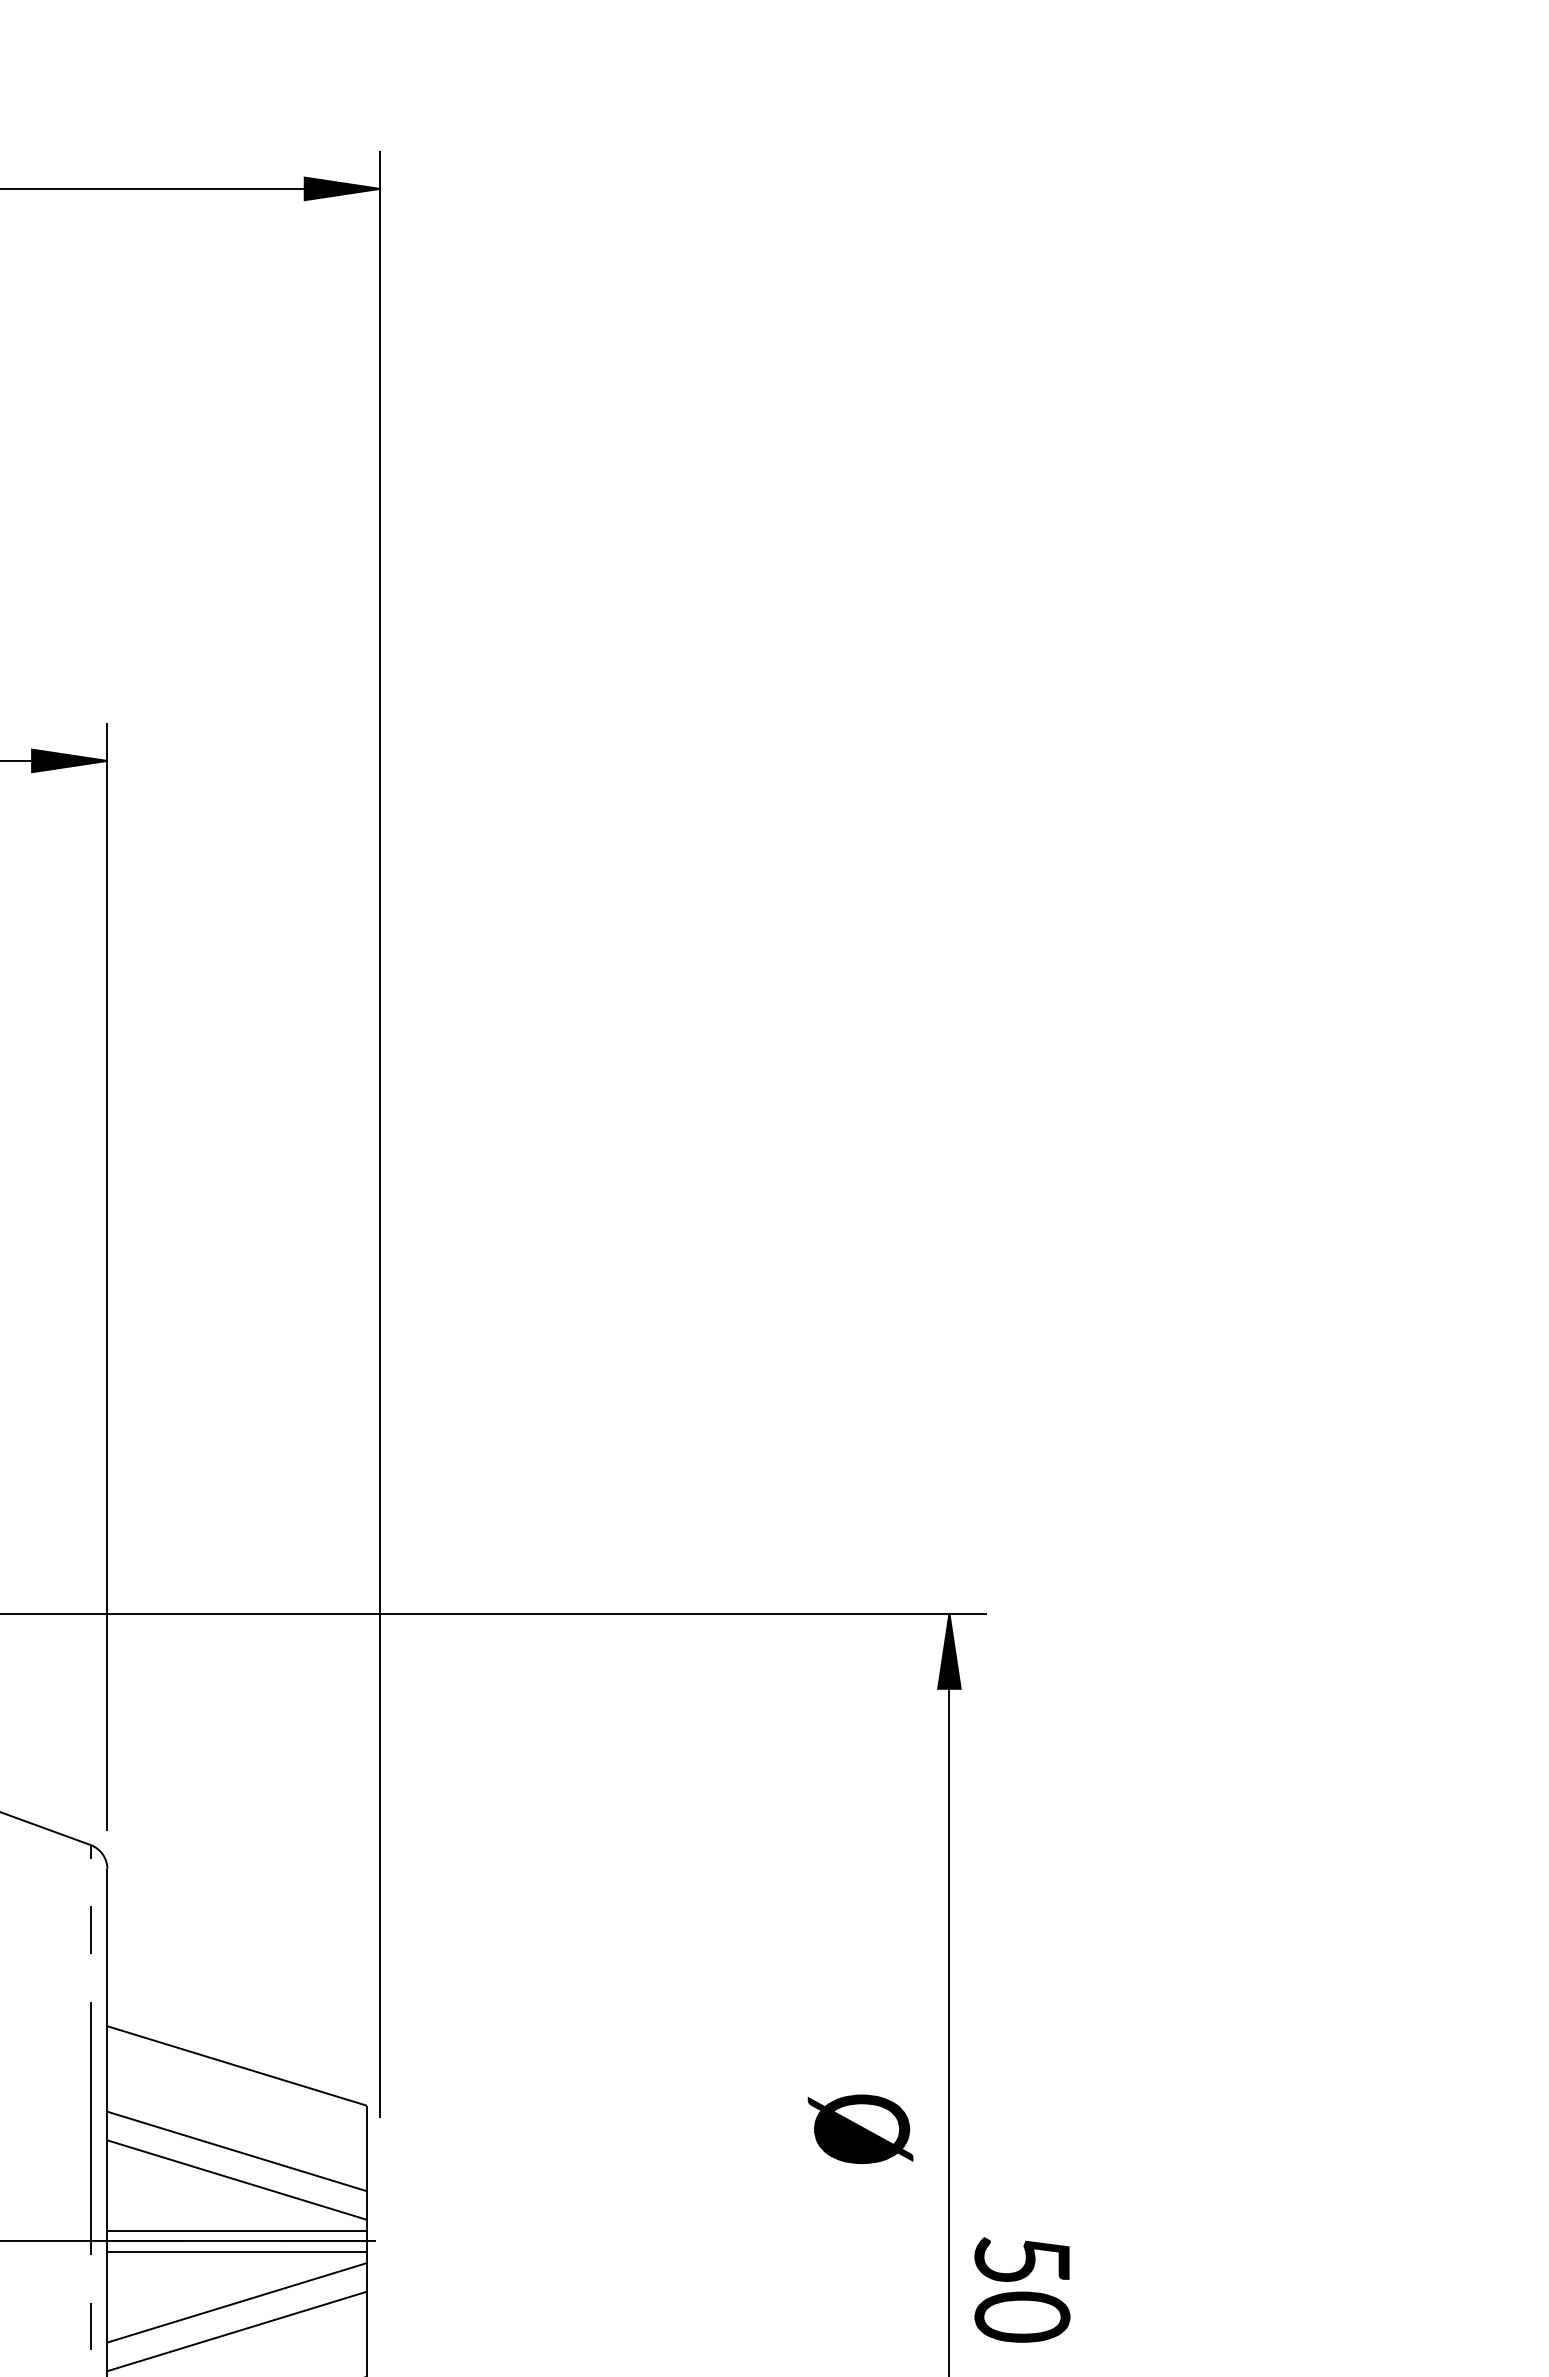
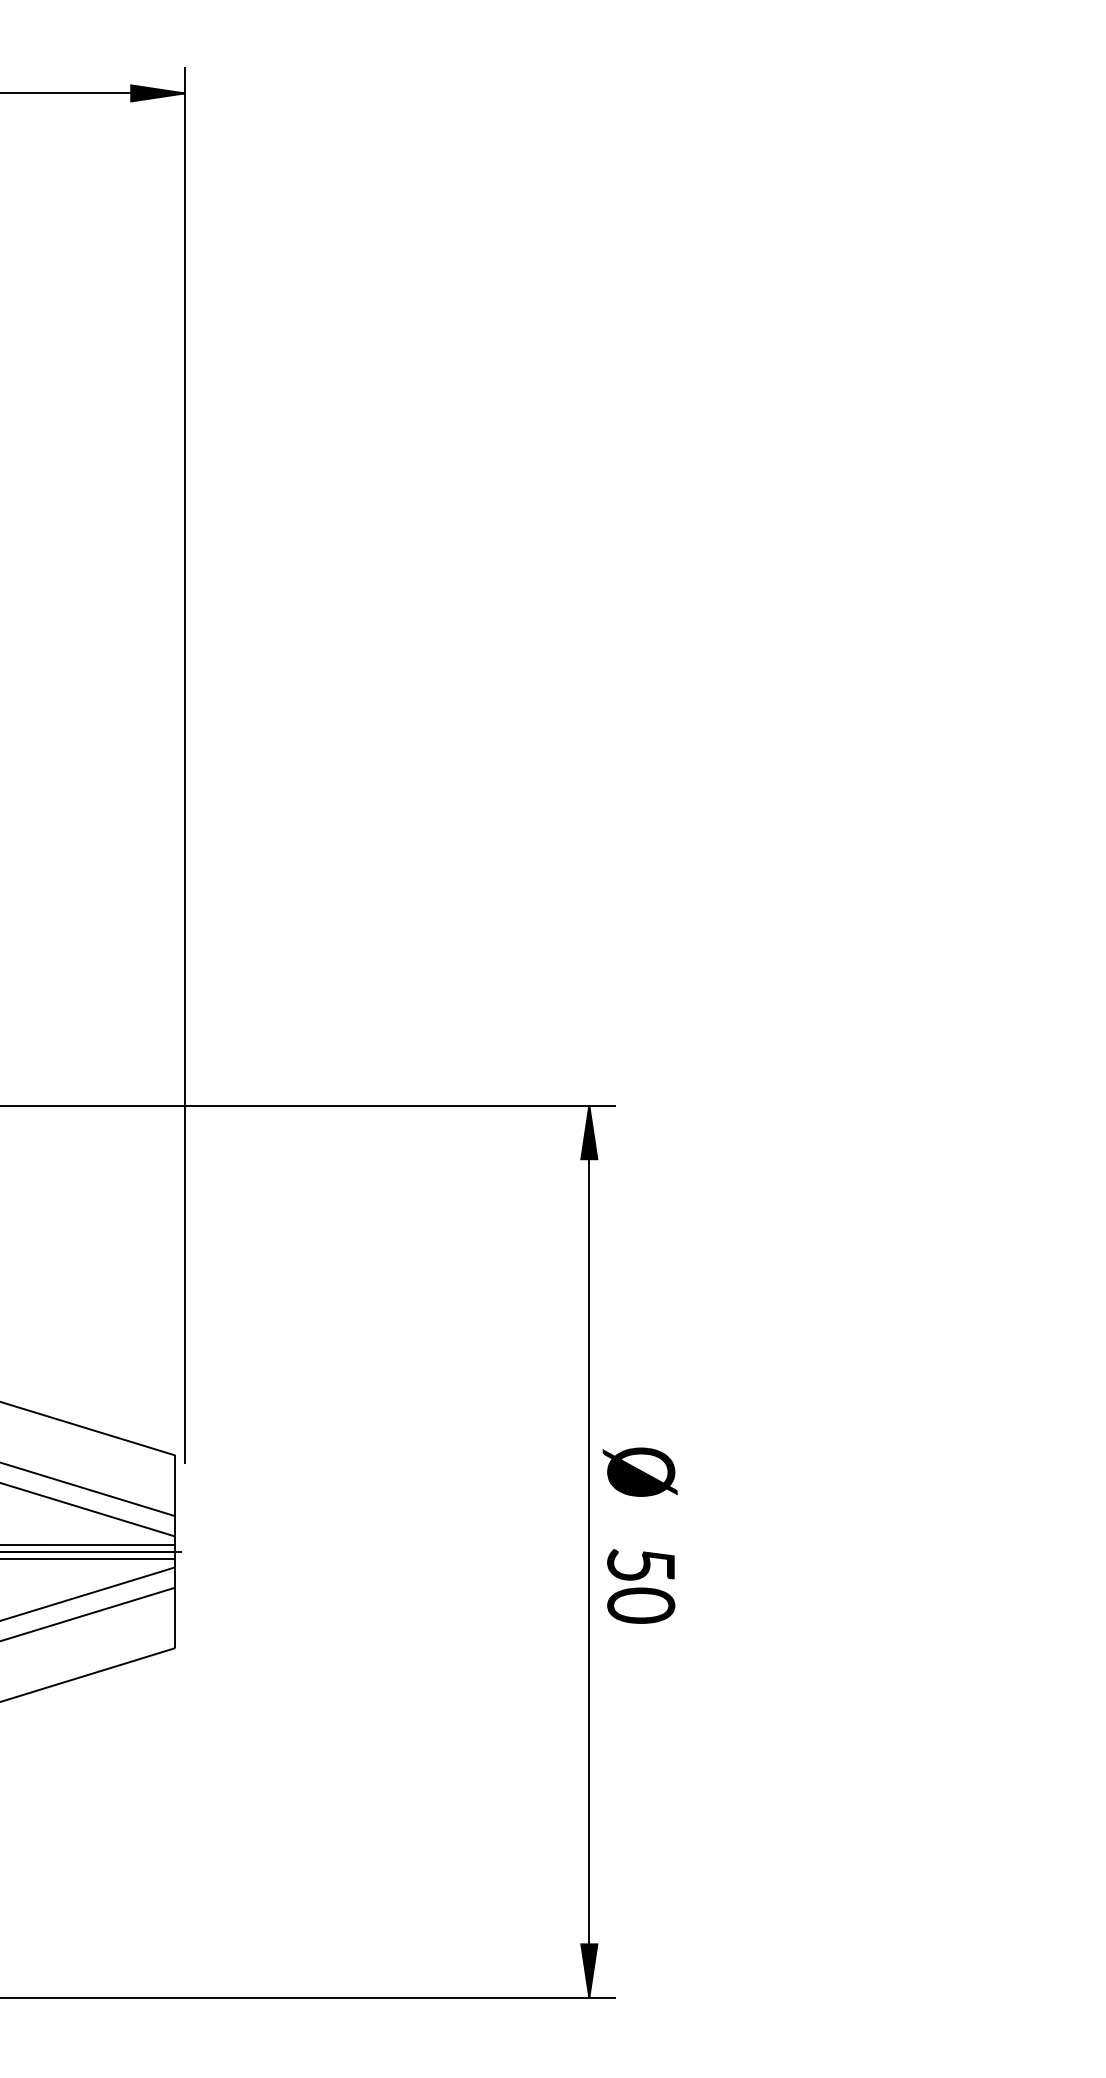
text: (859, 2128) -> (639, 1471), moved

